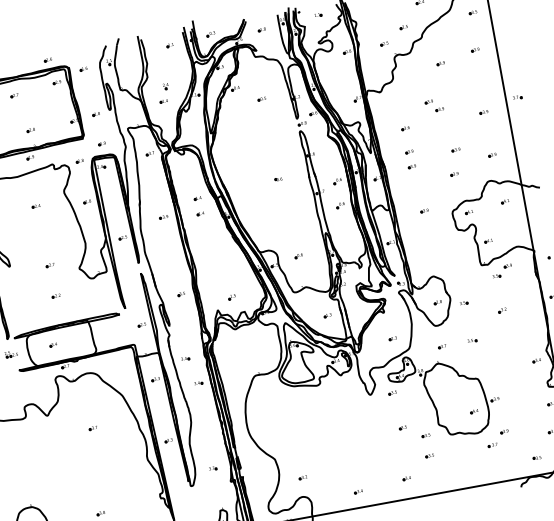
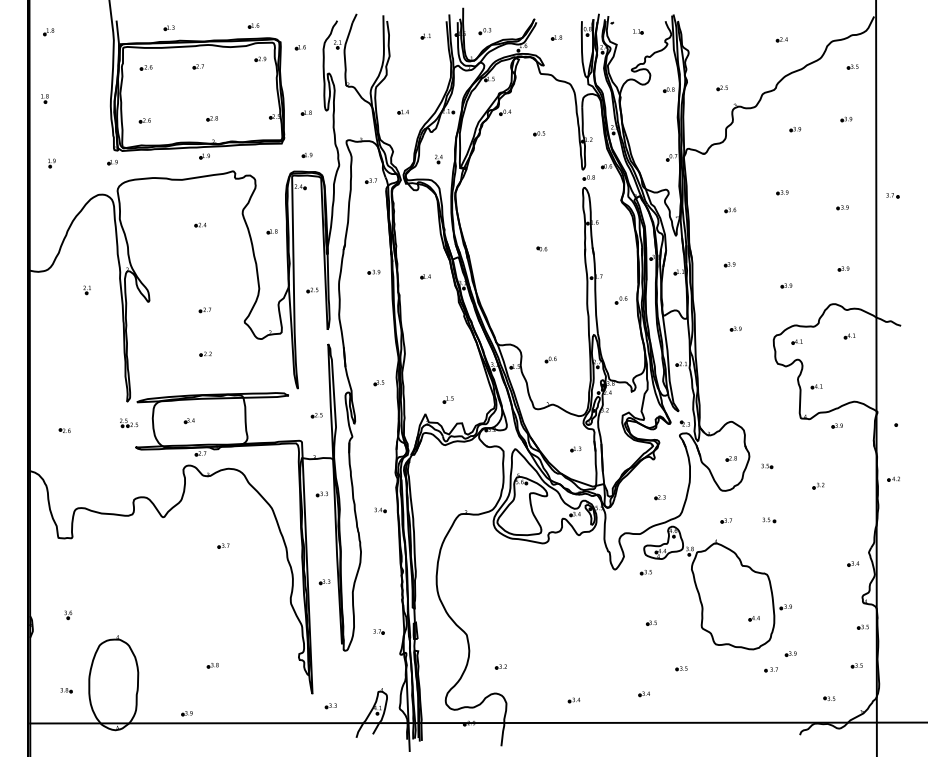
part: (403, 27) -> (752, 70), removed
part: (165, 86) -> (438, 159), moved
part: (429, 101) -> (769, 179), removed
part: (455, 149) -> (794, 252), removed
part: (409, 151) -> (729, 243), removed
part: (79, 161) -> (271, 173), removed
part: (337, 181) -> (622, 266), removed
part: (197, 198) -> (425, 254), removed
part: (497, 276) -> (819, 437), removed
part: (185, 358) -> (368, 473), removed
part: (426, 435) -> (681, 639), removed

